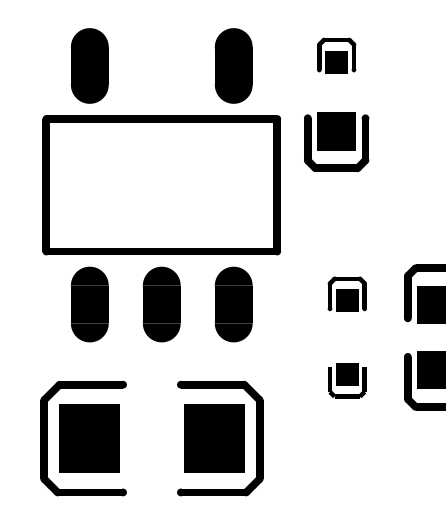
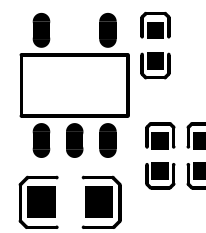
part: (336, 55) -> (155, 25), size x1.67
part: (347, 293) -> (160, 135), size x1.67
part: (347, 380) -> (160, 175), size x1.67

